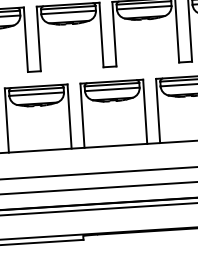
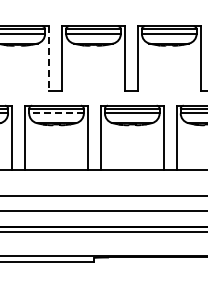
line: (26, 40) -> (49, 59), solid -> dashed
line: (36, 94) -> (56, 113), solid -> dashed

